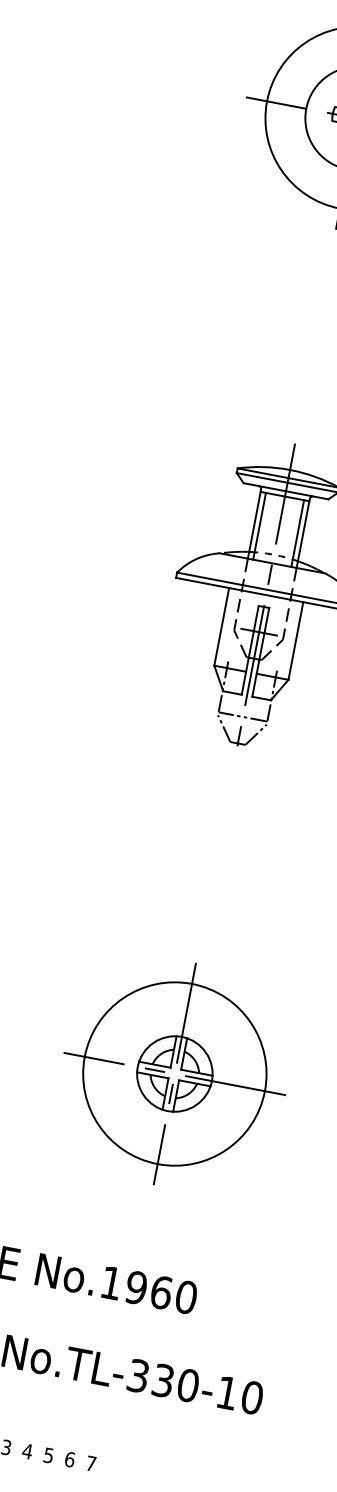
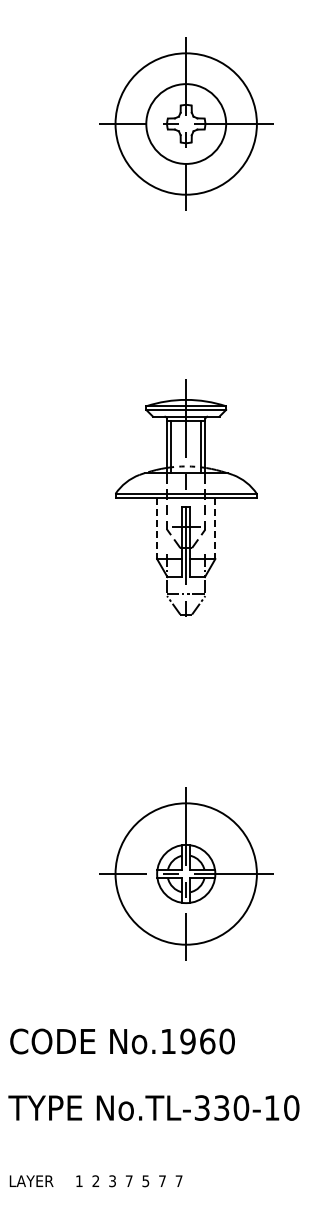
line: (221, 628) -> (157, 529), solid -> dashed
line: (295, 642) -> (215, 529), solid -> dashed
text: (26, 1450) -> (128, 1180), 4 -> 7
text: (69, 1459) -> (162, 1181), 6 -> 7

